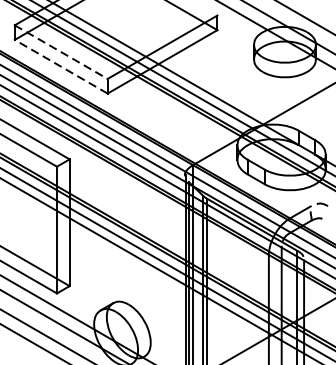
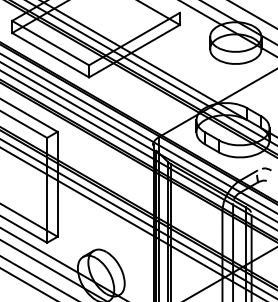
line: (62, 52) -> (51, 43), dashed -> solid
line: (61, 65) -> (50, 54), dashed -> solid

